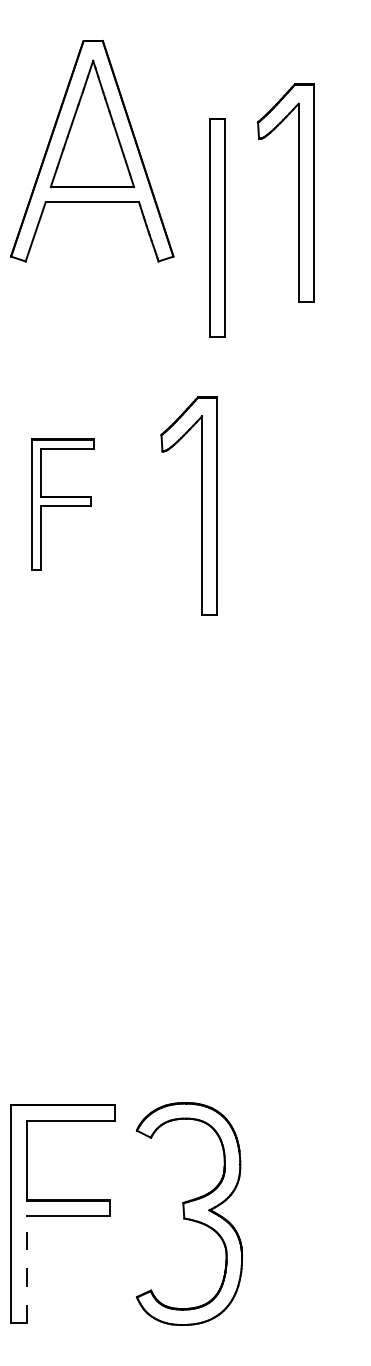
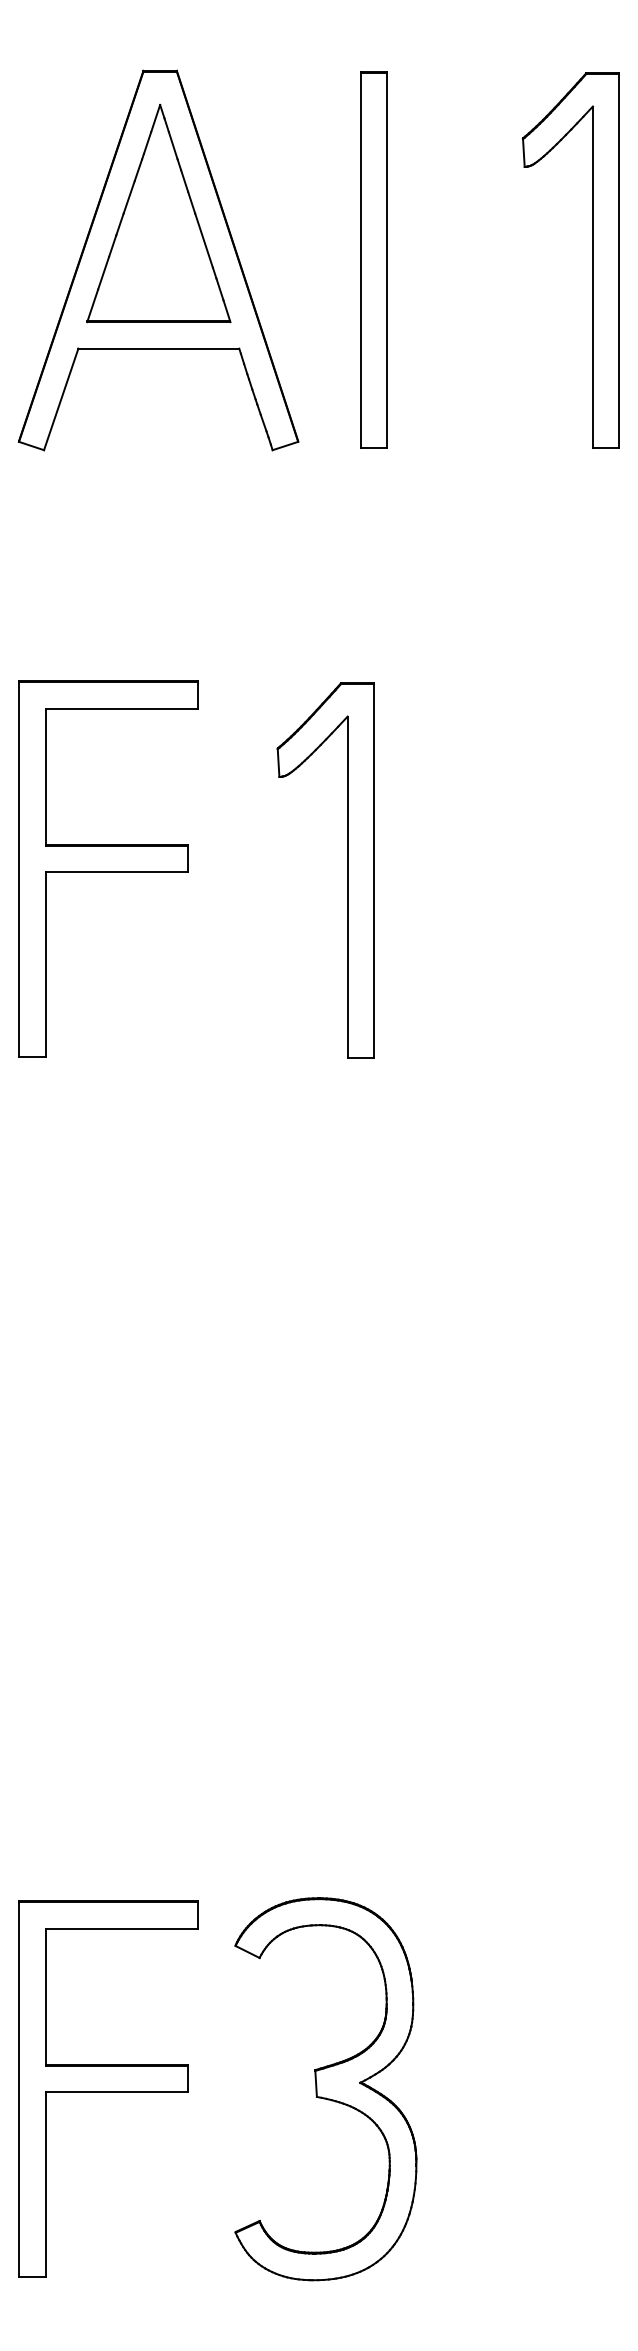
part: (298, 192) -> (592, 259), moved
part: (217, 227) -> (374, 259), moved
part: (62, 504) -> (107, 868), size x1.67
line: (26, 1269) -> (45, 2184), dashed -> solid

